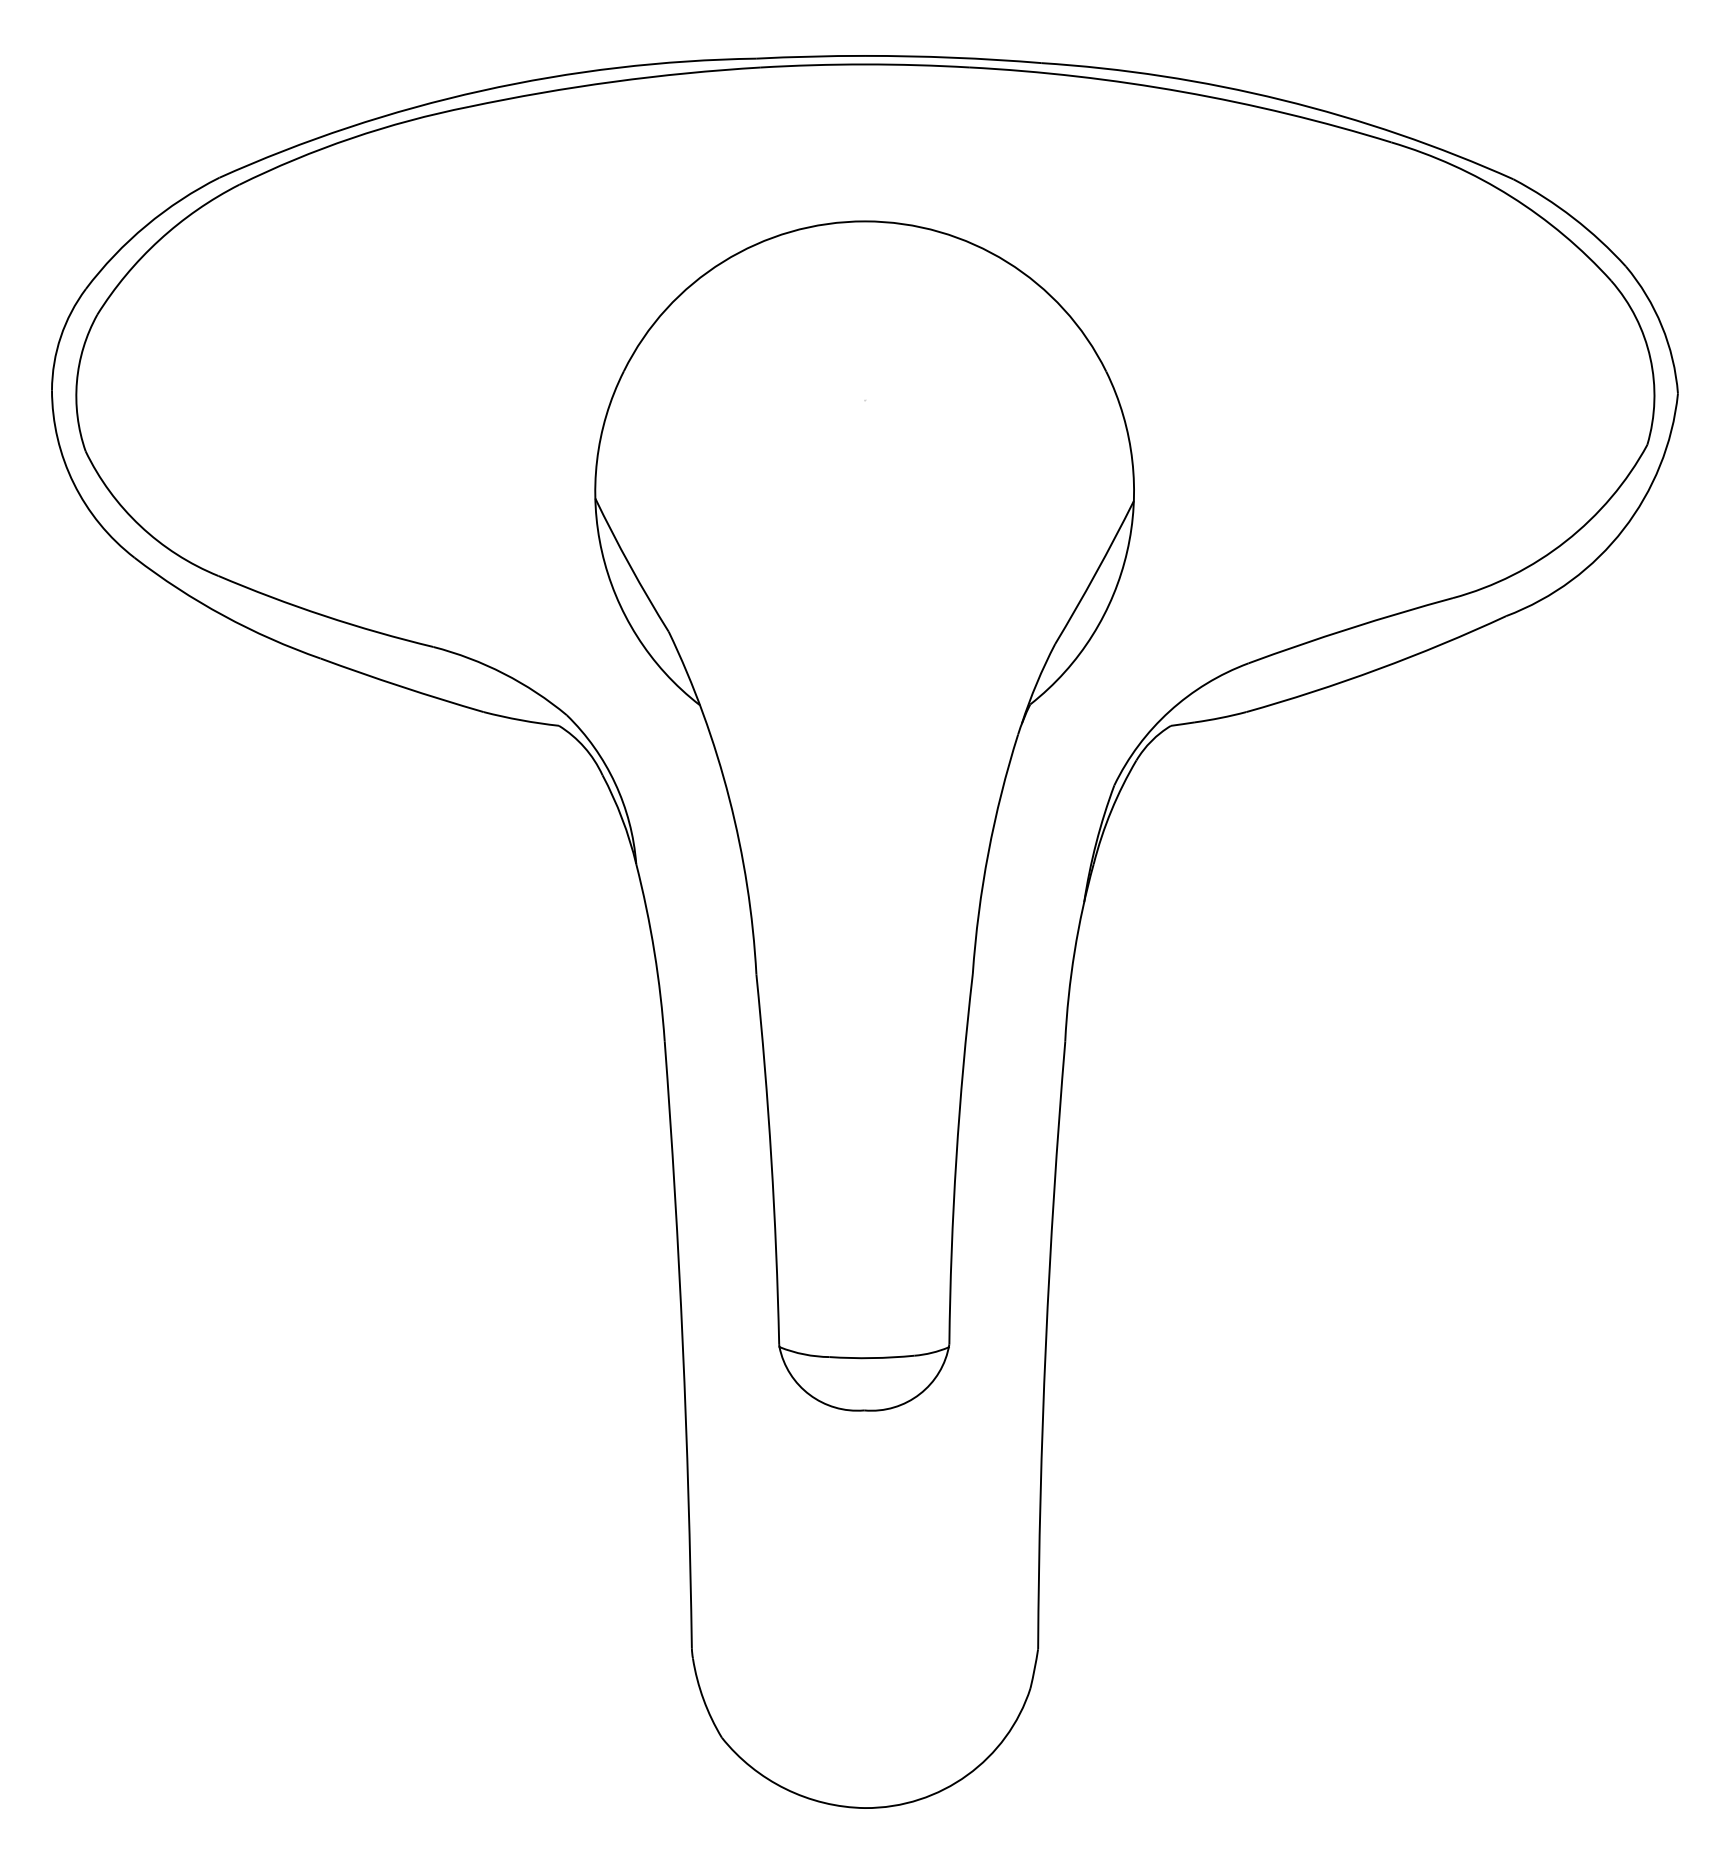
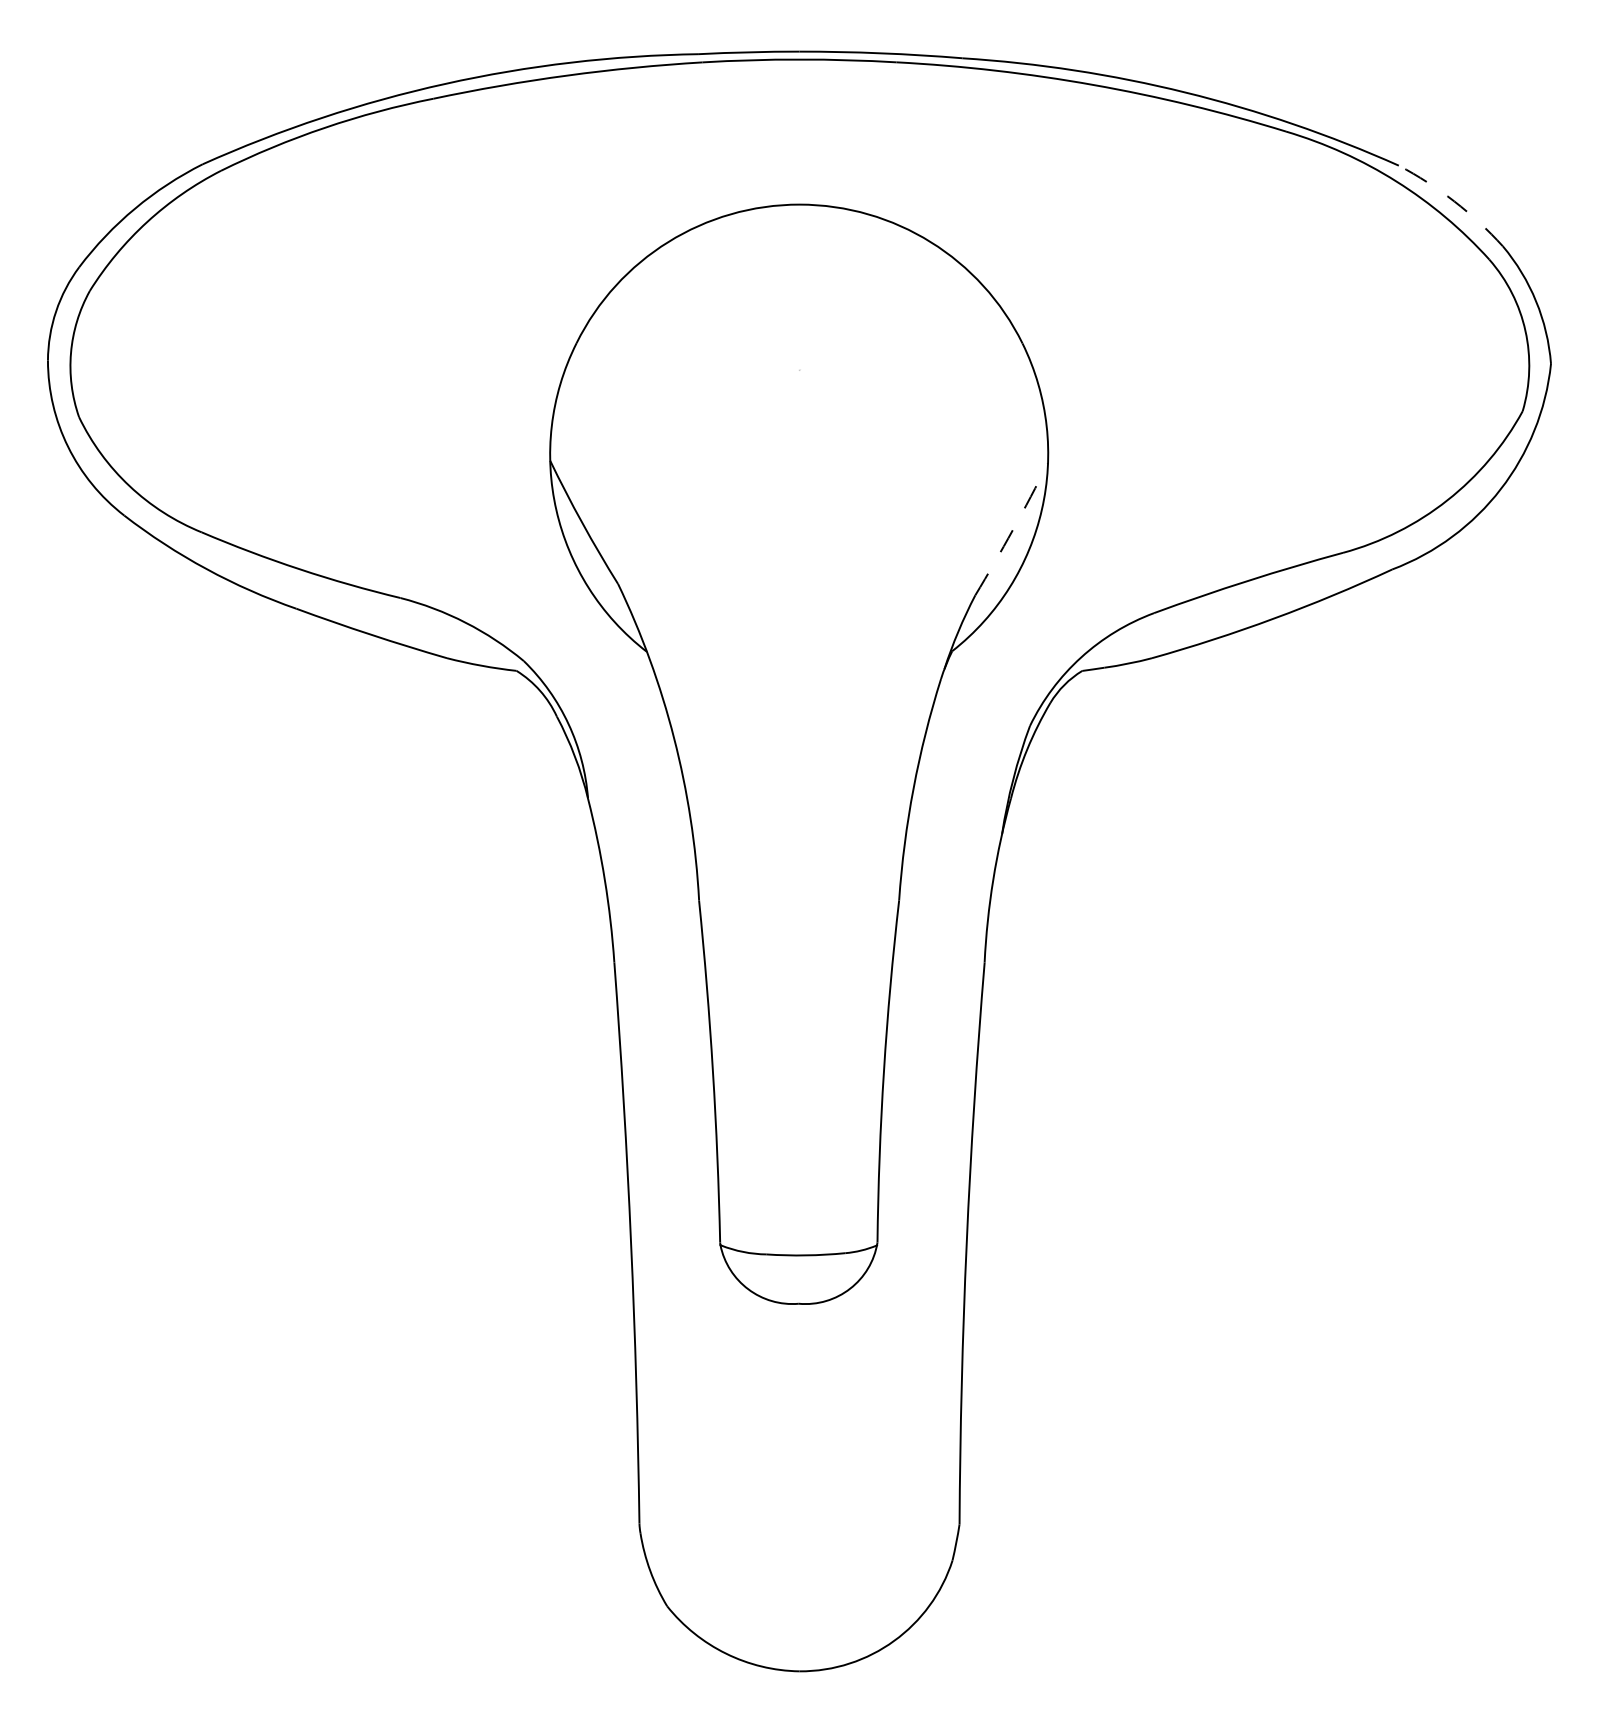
arc: (1573, 217) -> (1454, 201), solid -> dashed
arc: (1095, 573) -> (1012, 530), solid -> dashed

